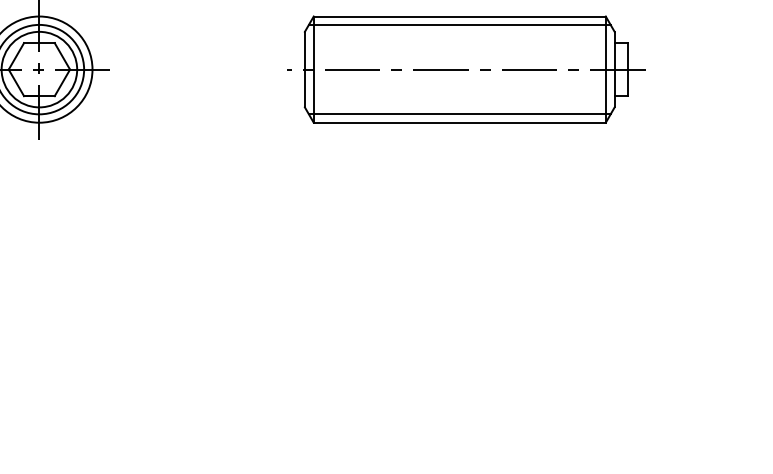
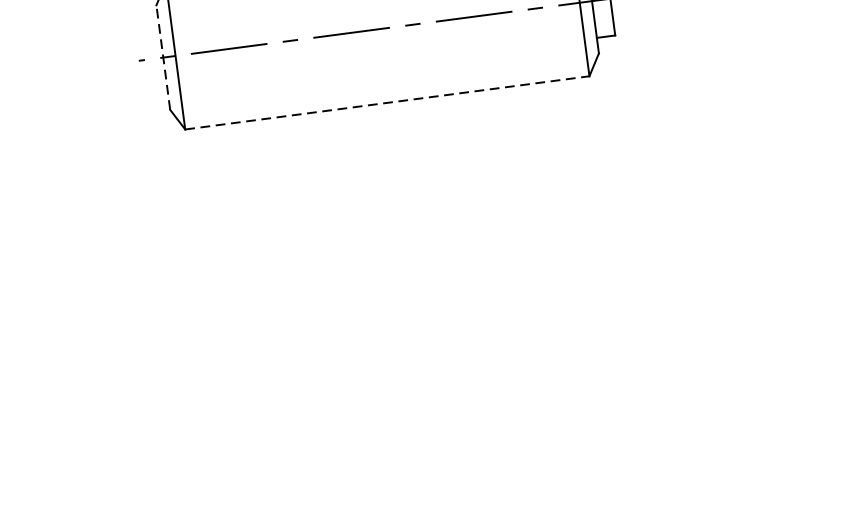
line: (304, 69) -> (162, 57), solid -> dashed
line: (459, 114) -> (385, 91), removed
line: (460, 122) -> (388, 102), solid -> dashed

